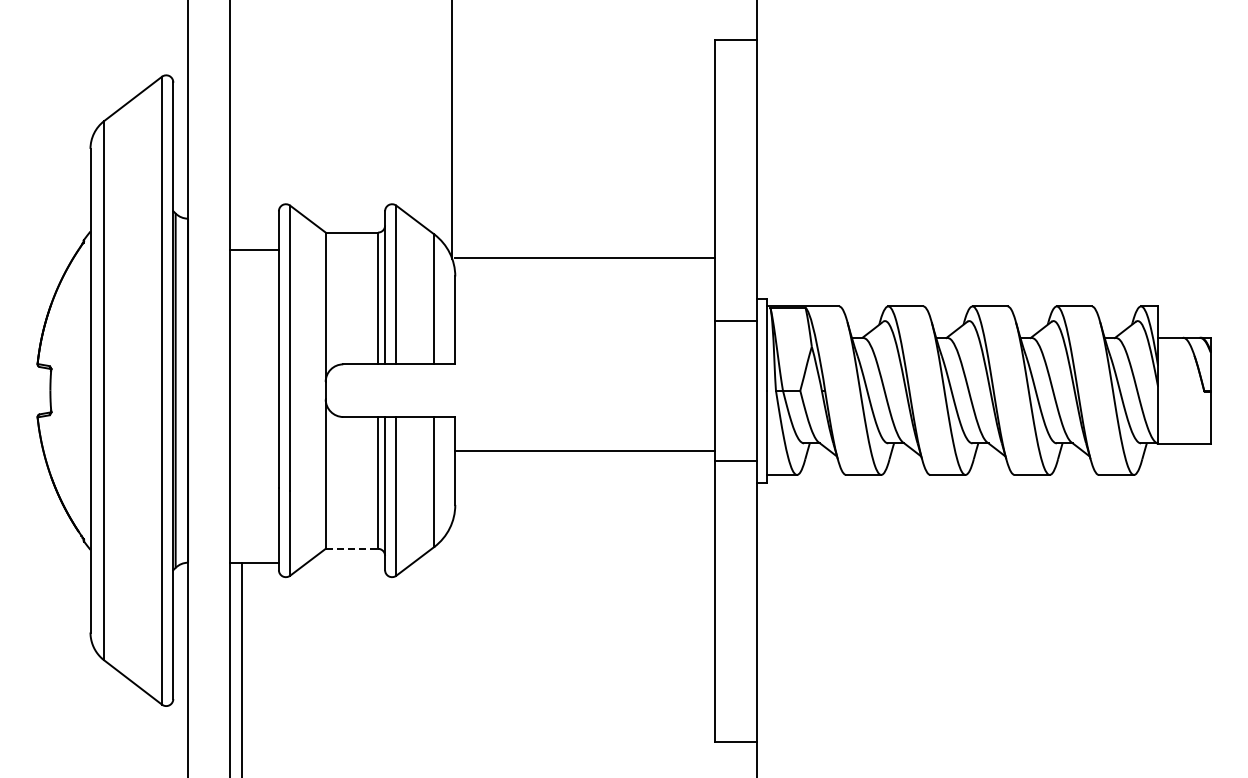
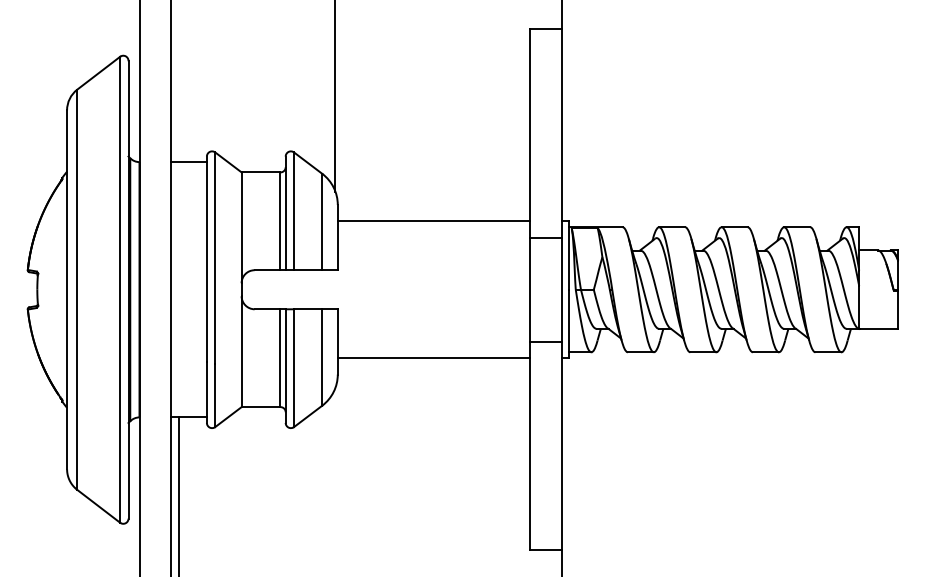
line: (254, 249) -> (188, 161), moved
line: (584, 257) -> (433, 221), moved
line: (584, 450) -> (433, 357), moved
line: (352, 548) -> (261, 406), dashed -> solid

